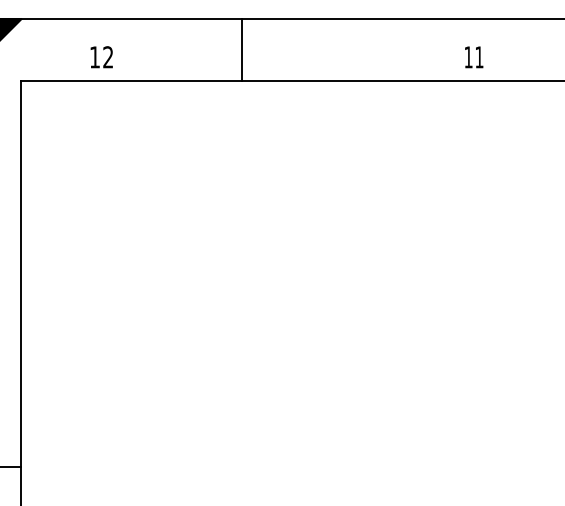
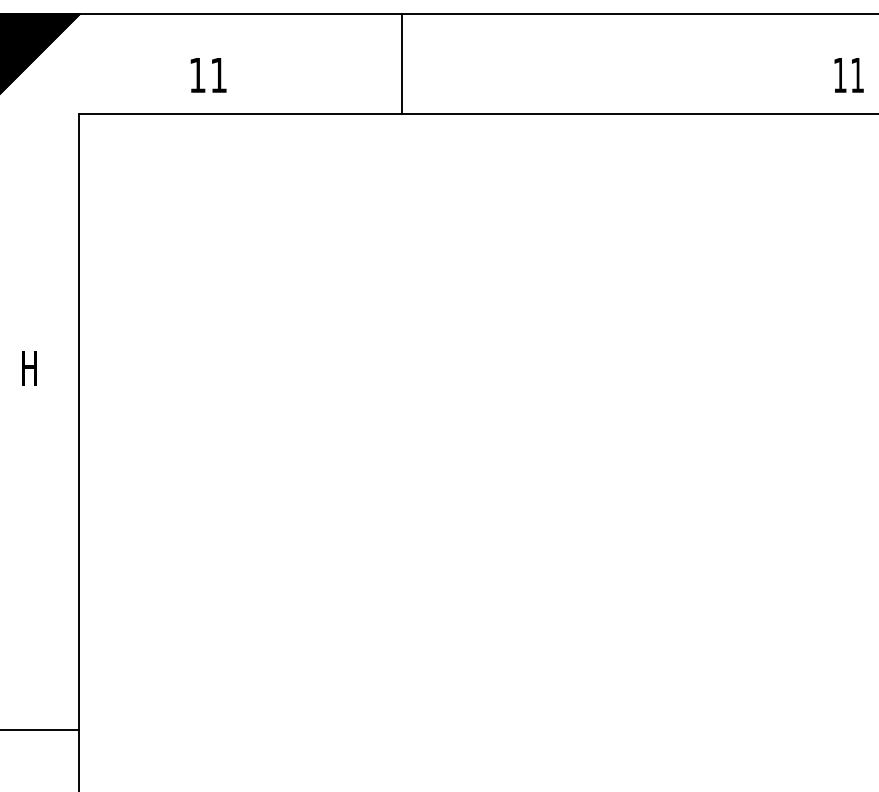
line: (241, 50) -> (401, 64), moved
text: (107, 57) -> (217, 75), 12 -> 11
text: (474, 57) -> (849, 75), moved

